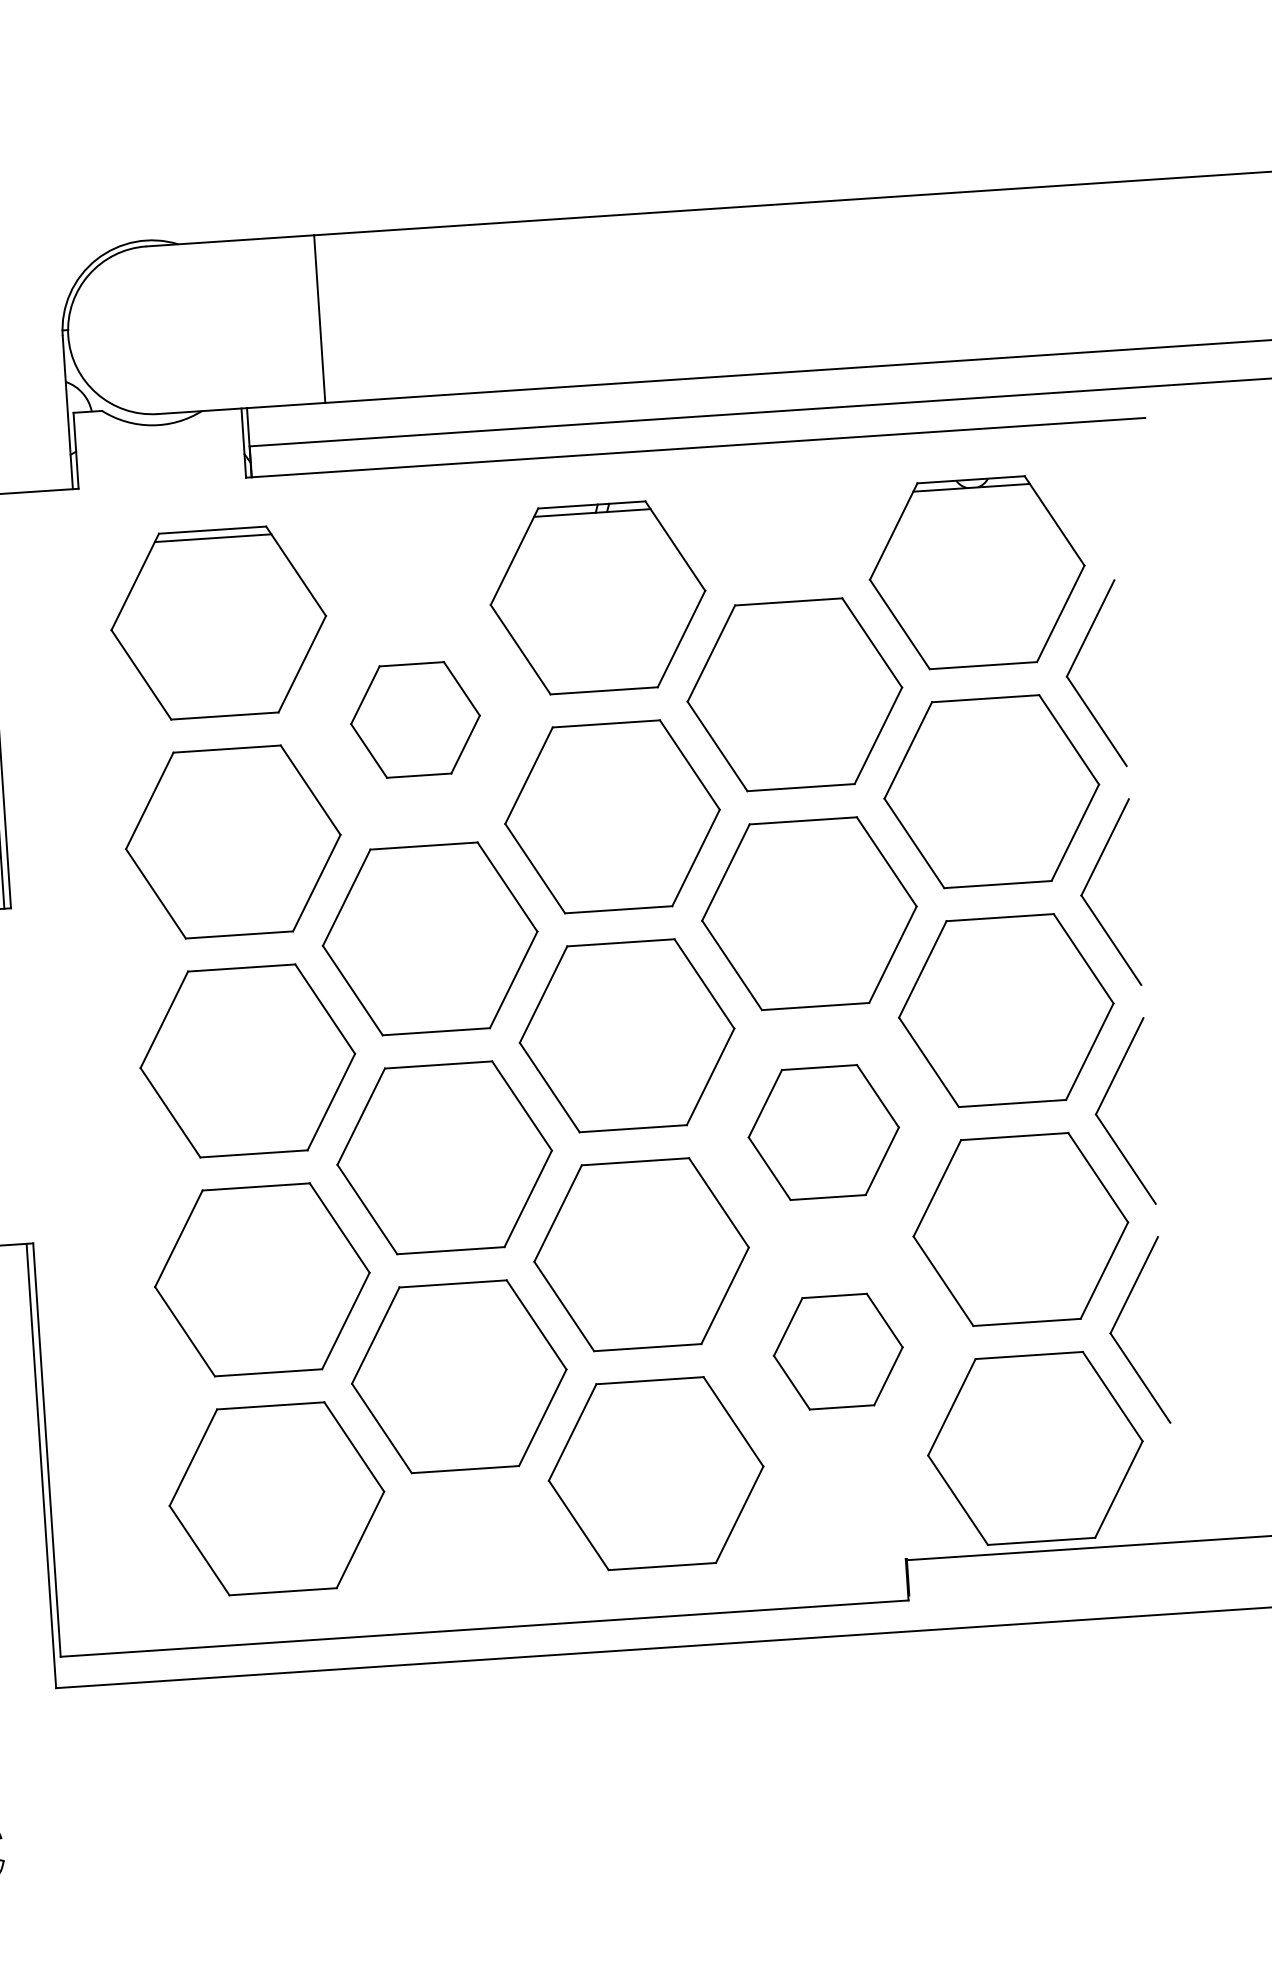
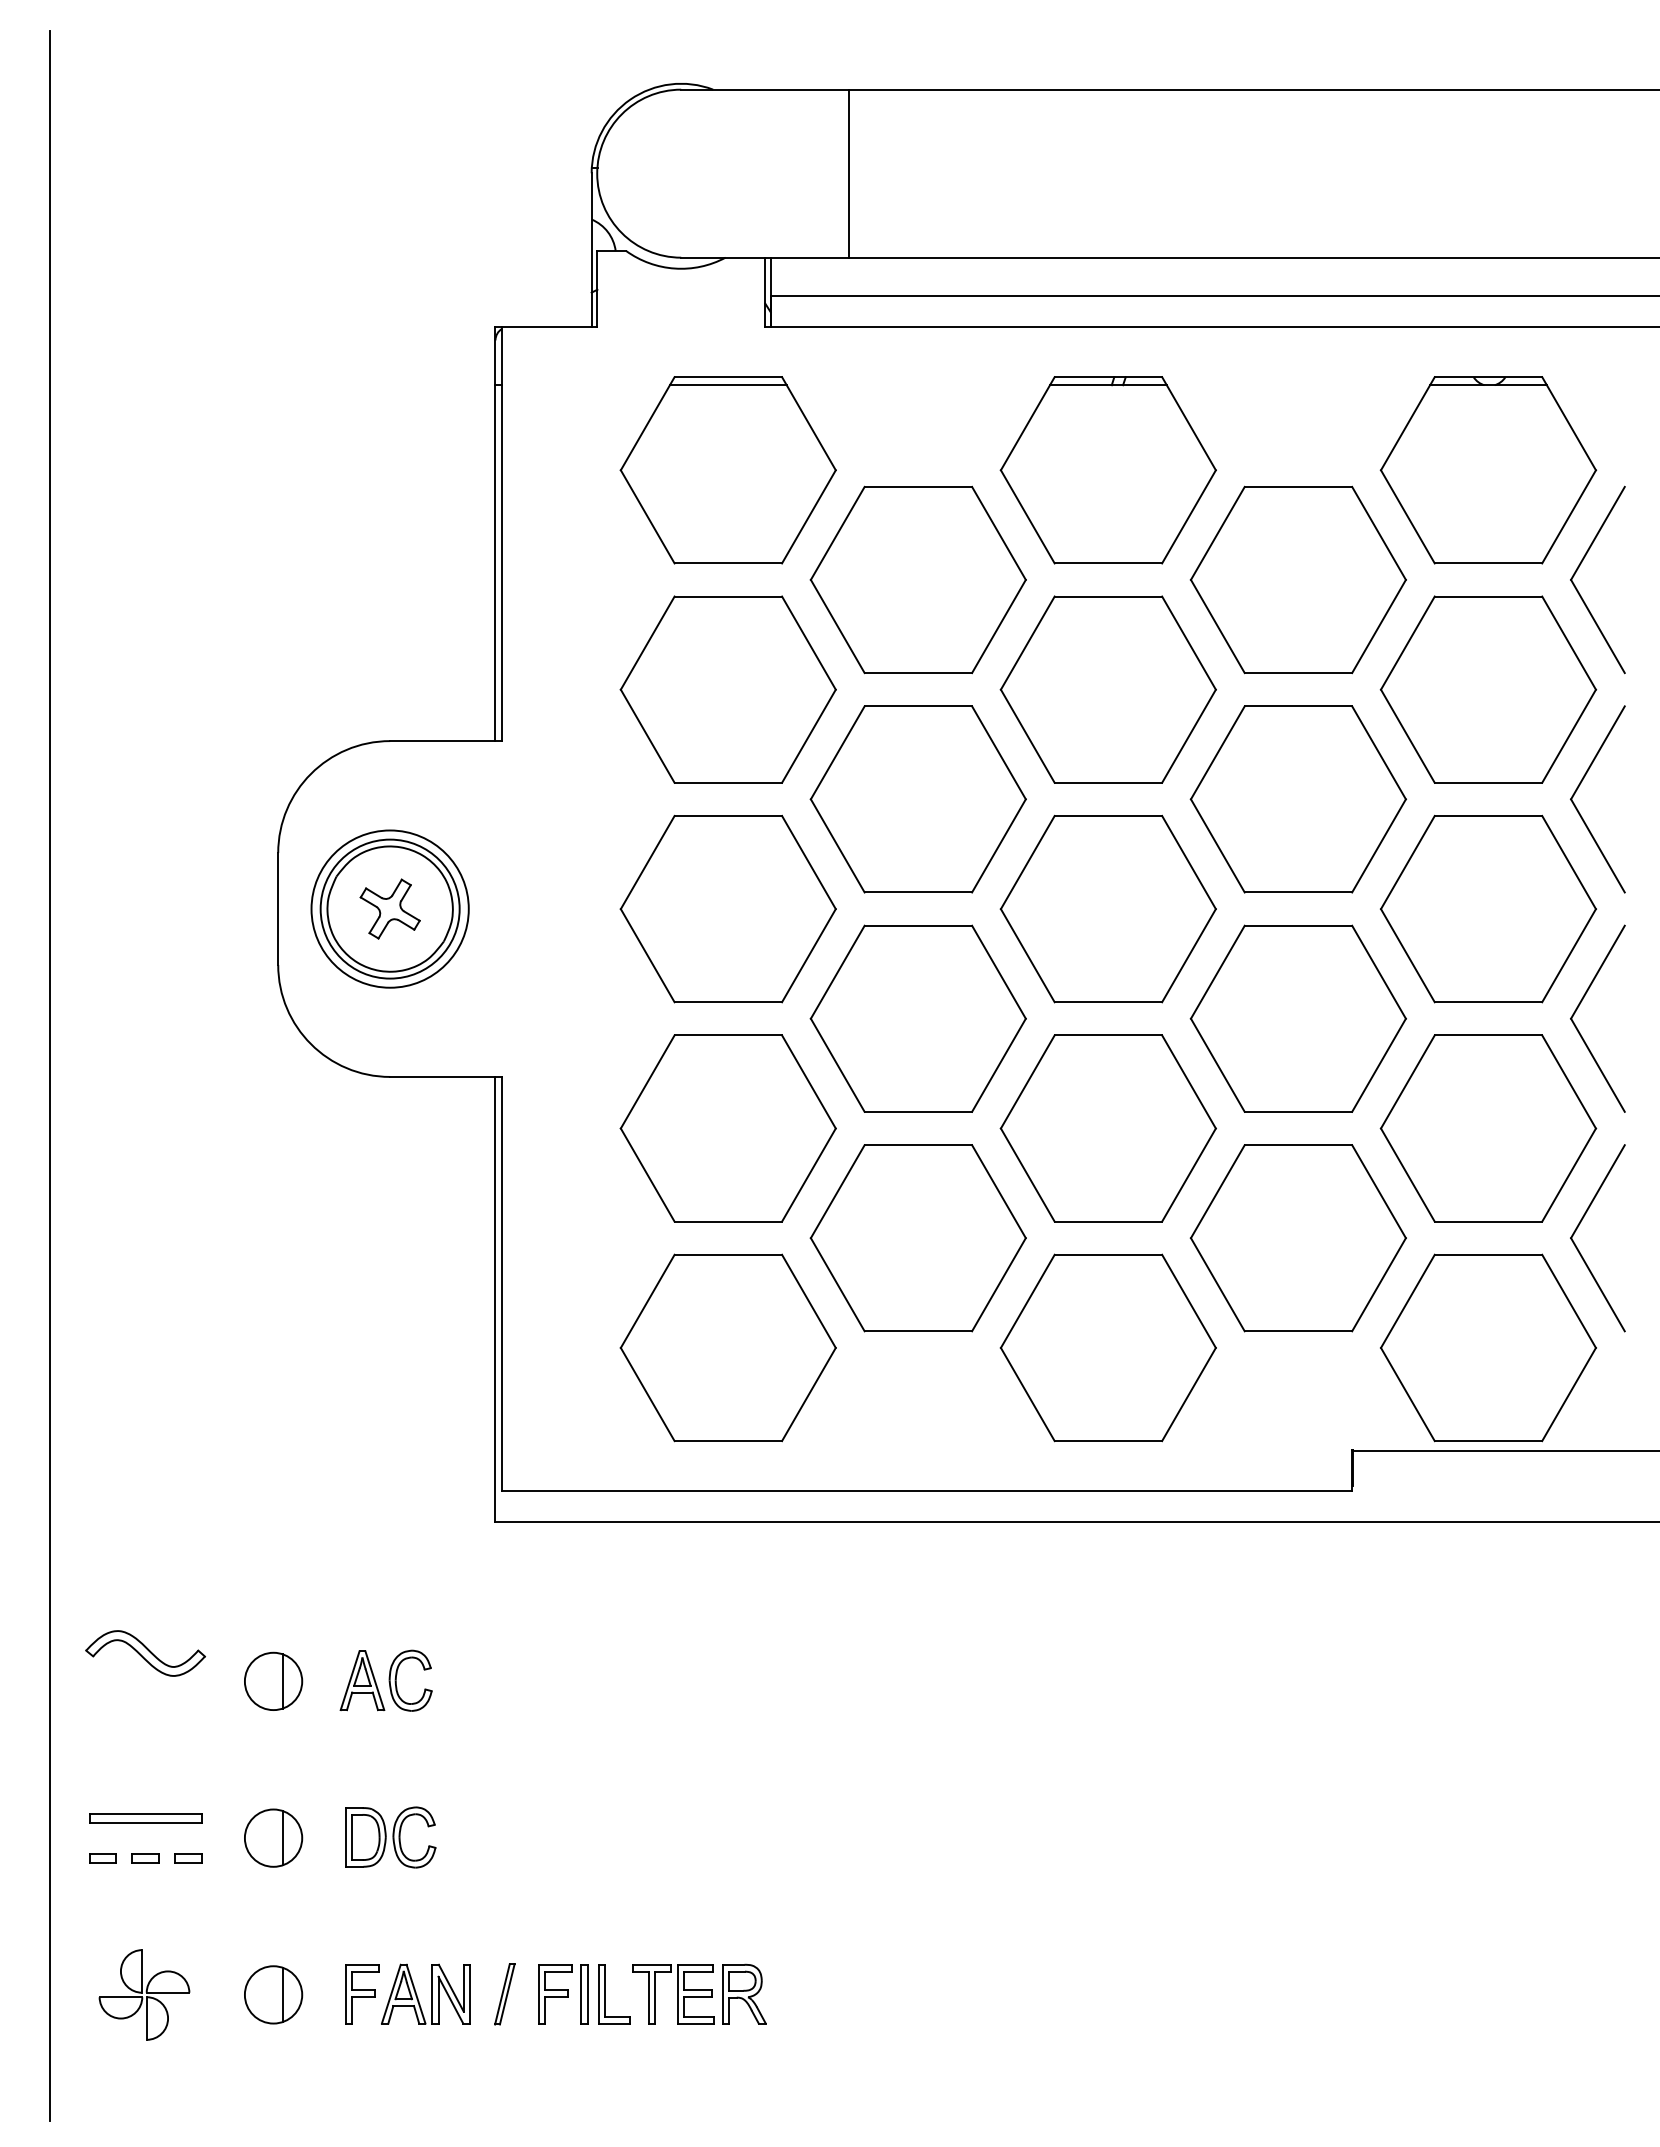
part: (414, 719) -> (917, 579), size x1.67
part: (823, 1132) -> (1297, 1018), size x1.43
part: (837, 1351) -> (1297, 1238), size x1.67

